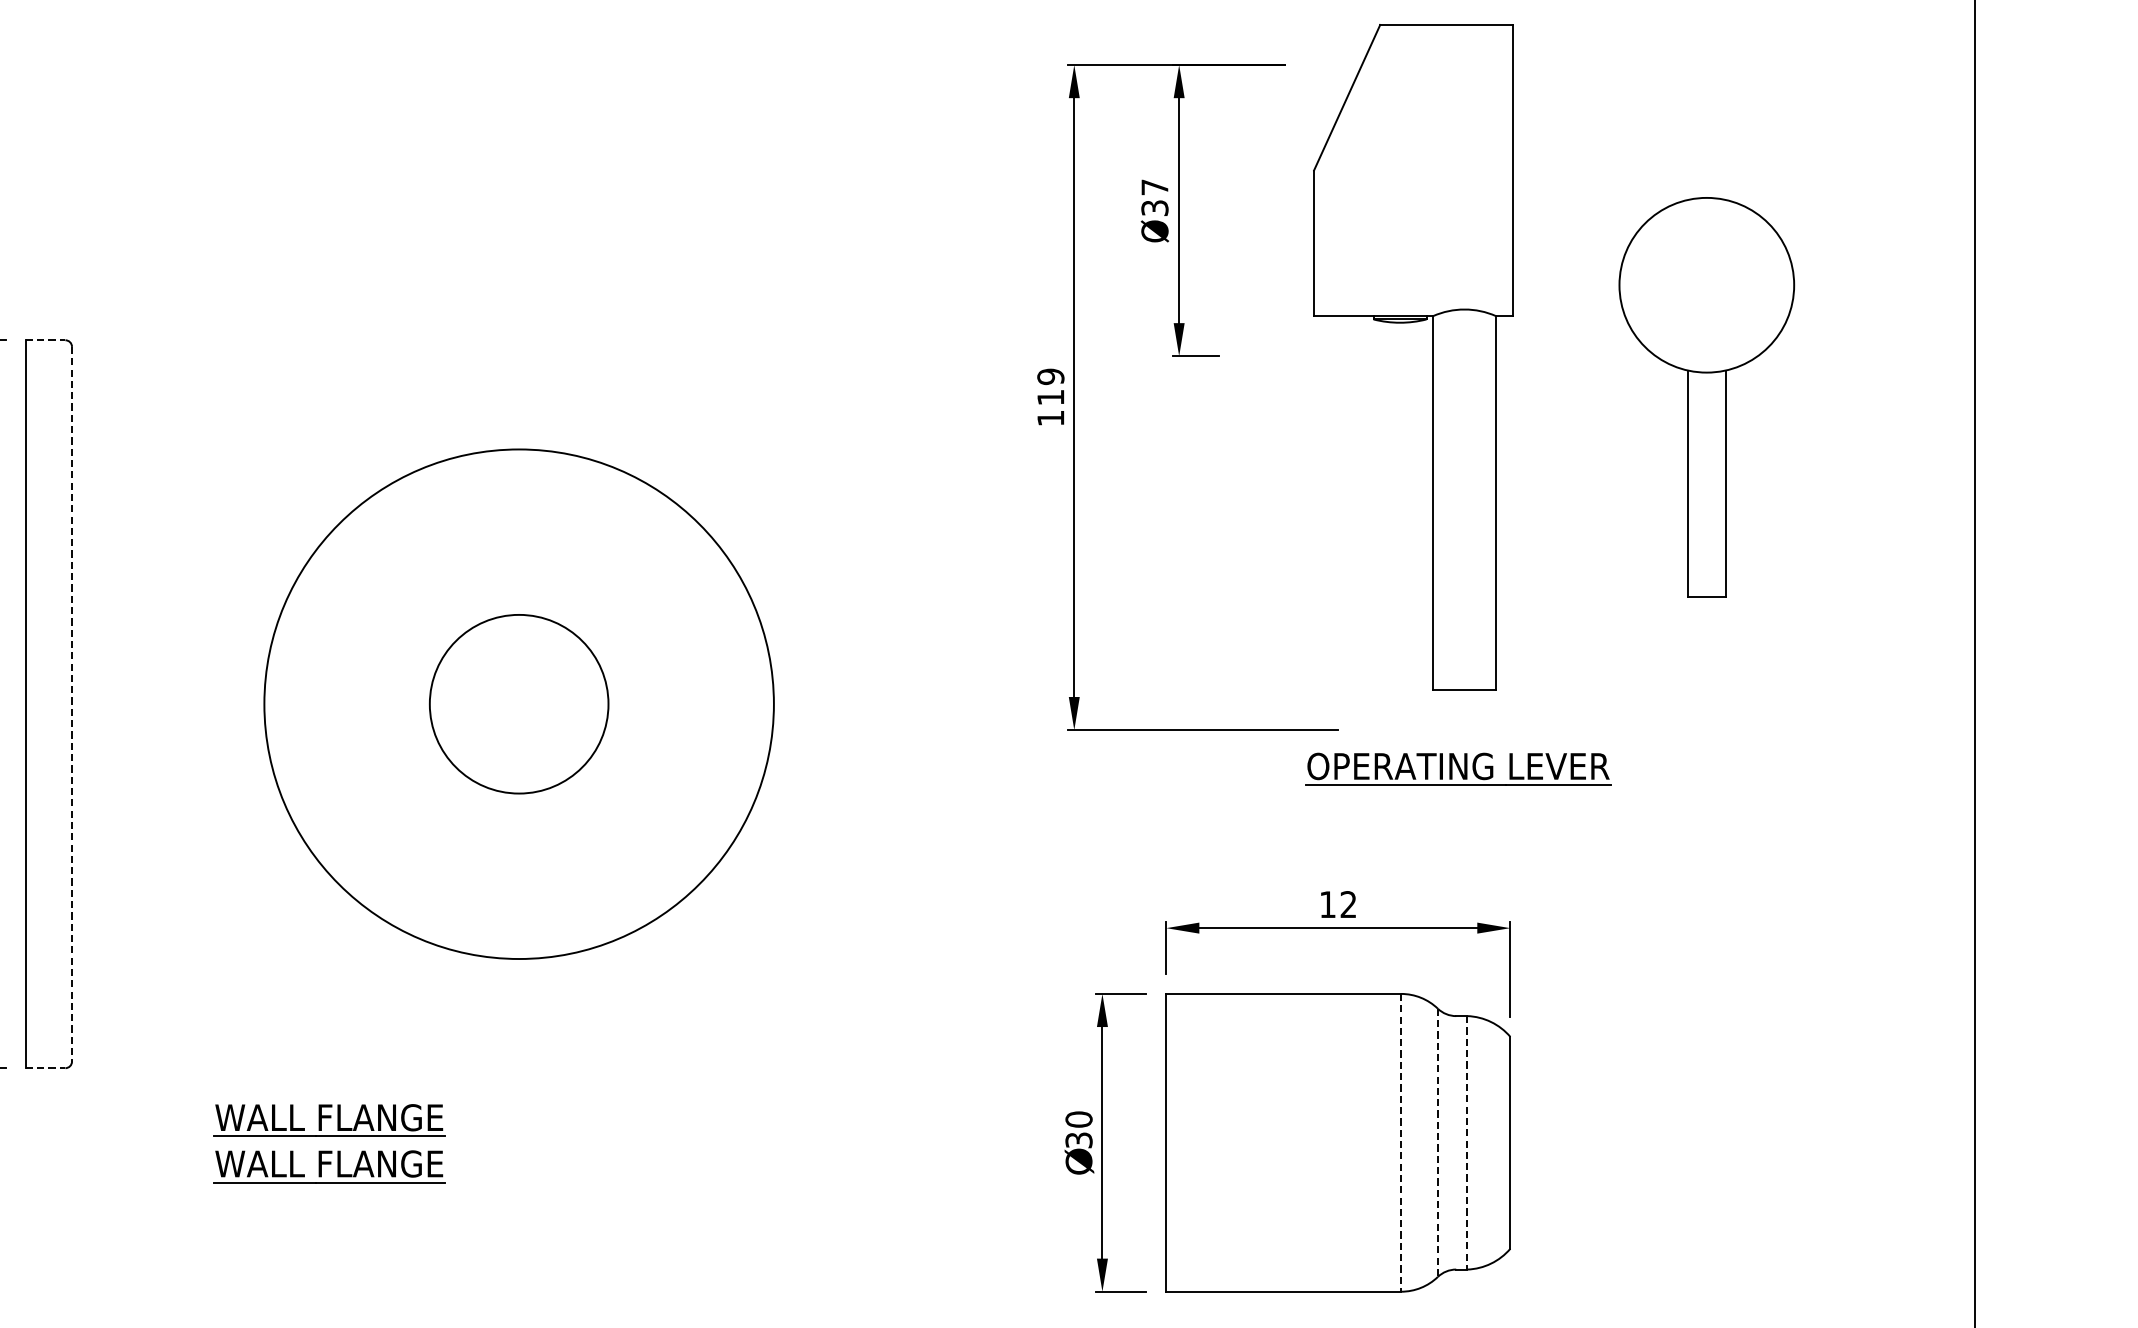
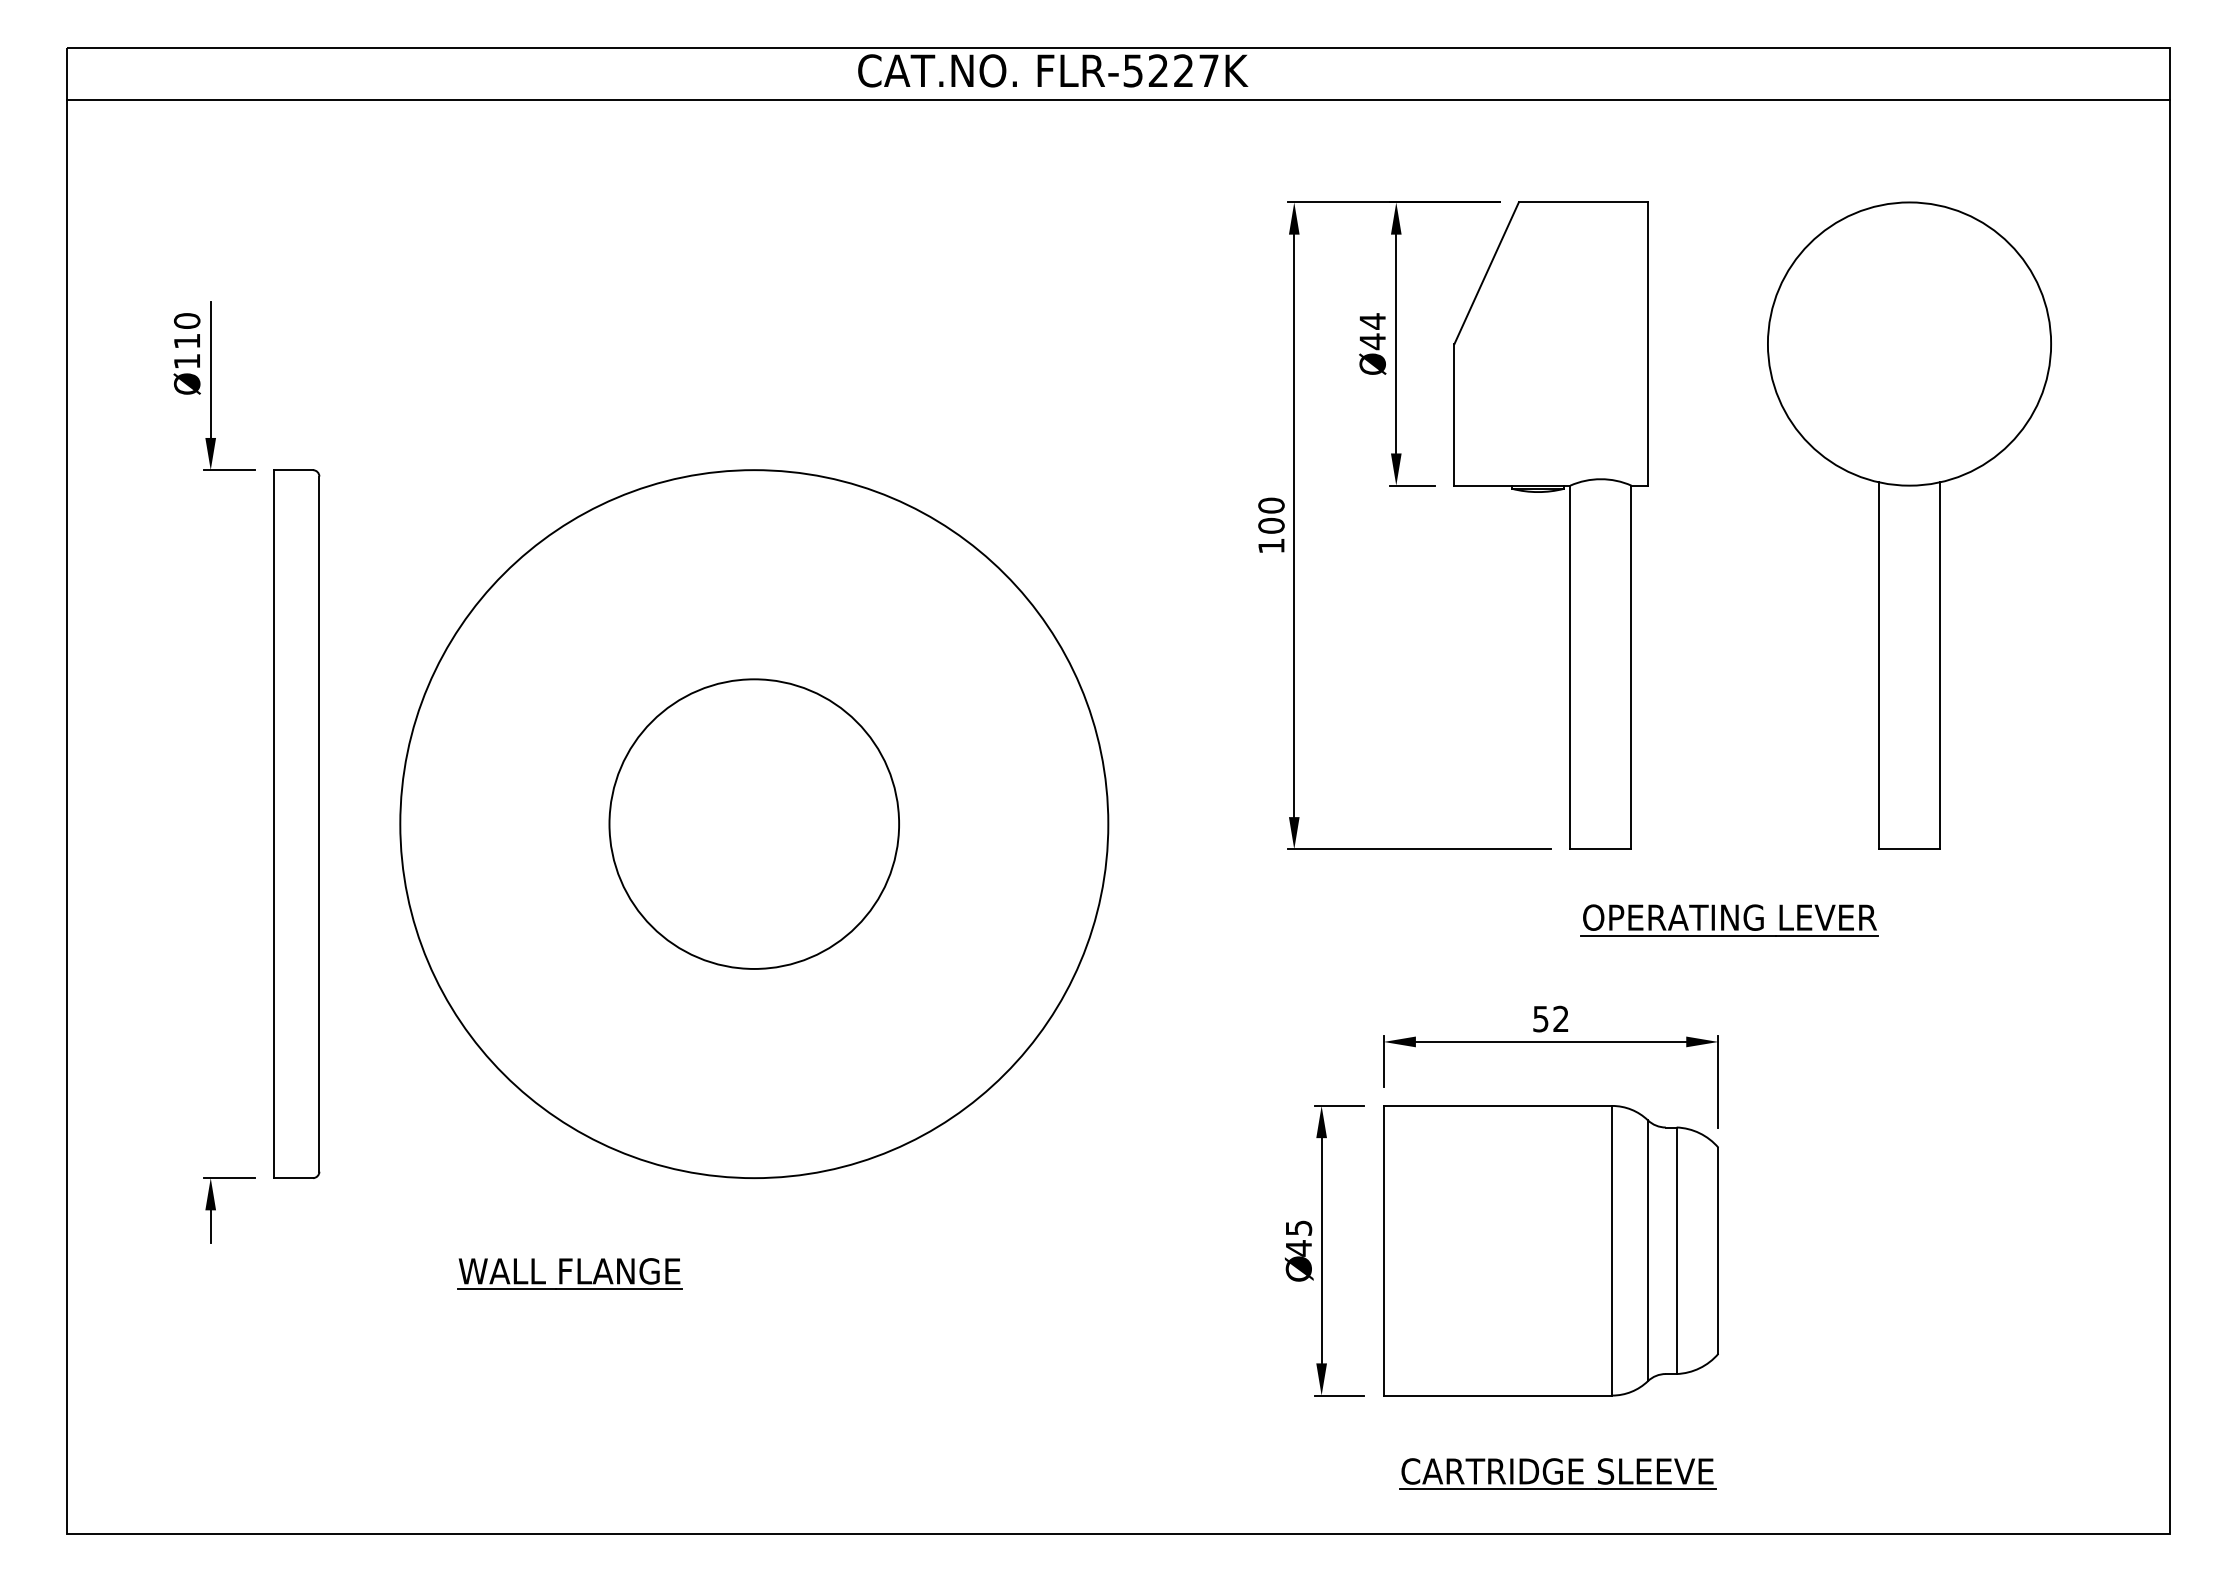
text: (1154, 197) -> (1372, 331), Ø37 -> Ø44
line: (46, 340) -> (294, 470), dashed -> solid
part: (1432, 357) -> (1569, 525), moved
text: (1050, 386) -> (1271, 515), 119 -> 100
part: (1706, 397) -> (1909, 525), size x1.67
circle: (519, 703) -> (754, 823), size x1.67
line: (72, 704) -> (319, 824), dashed -> solid
circle: (519, 704) -> (754, 824), size x1.43
part: (1458, 769) -> (1729, 920), moved
text: (1327, 905) -> (1540, 1019), 12 -> 52
line: (46, 1068) -> (294, 1178), dashed -> solid
part: (329, 1119) -> (569, 1228), removed
text: (1078, 1130) -> (1298, 1238), 30 -> 45
line: (1401, 1142) -> (1612, 1250), dashed -> solid
line: (1437, 1143) -> (1647, 1251), dashed -> solid
line: (1467, 1143) -> (1676, 1251), dashed -> solid

